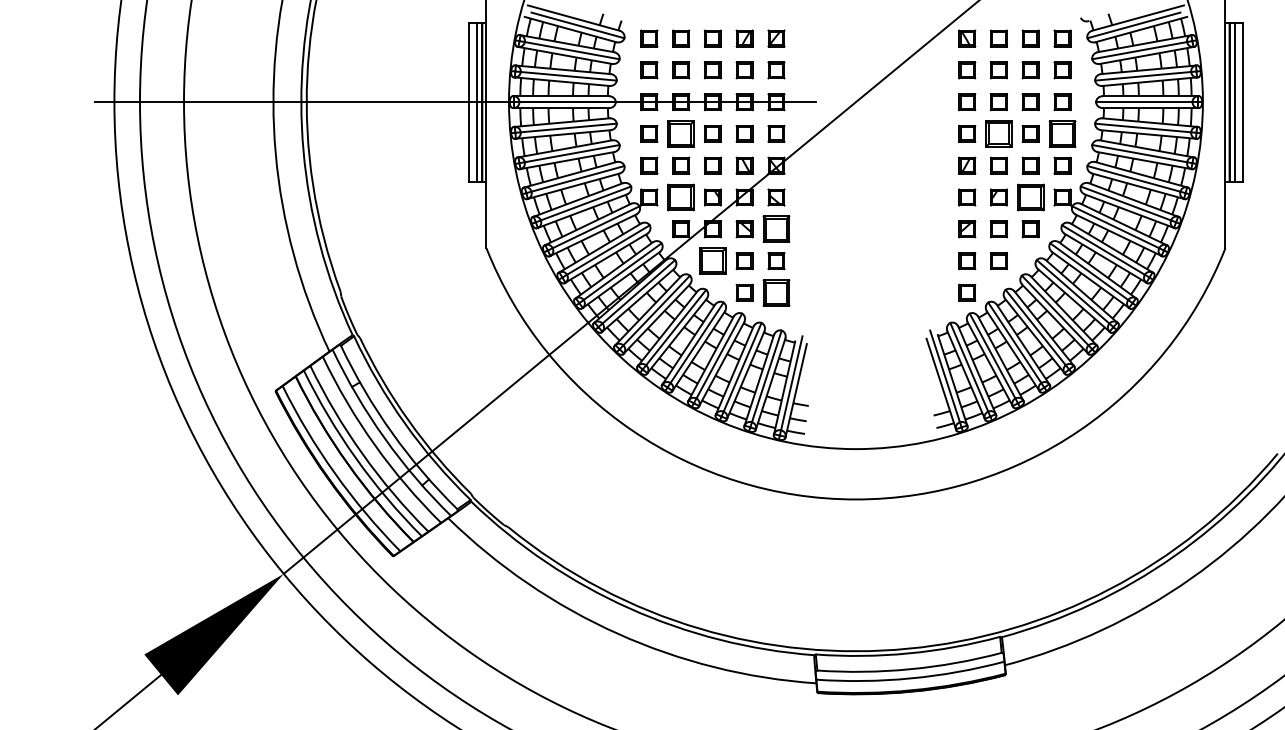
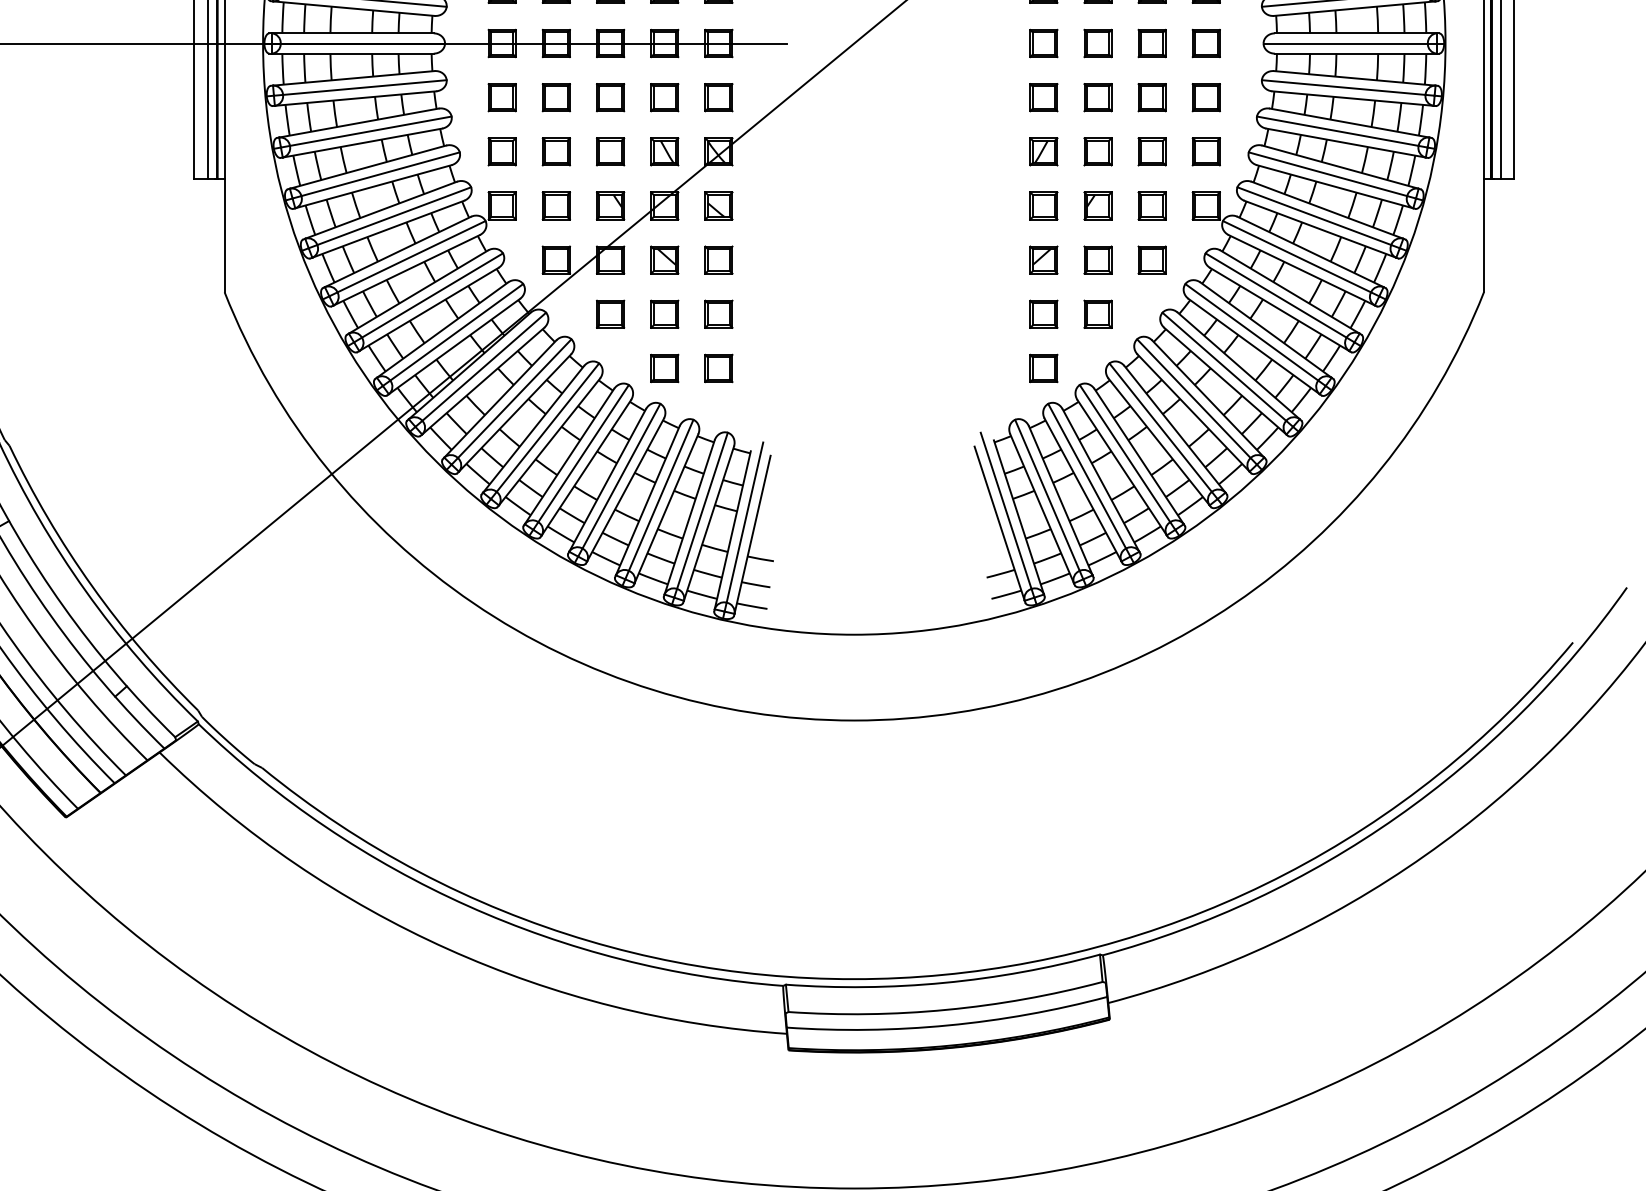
part: (681, 133) -> (557, 96), size x0.62
part: (998, 133) -> (1097, 96), size x0.62
part: (1062, 133) -> (1206, 96), size x0.62
part: (681, 197) -> (557, 205), size x0.62
part: (1030, 197) -> (1151, 205), size x0.62
part: (776, 229) -> (718, 260), size x0.62
part: (712, 260) -> (609, 313), size x0.62
part: (776, 292) -> (718, 367), size x0.62

